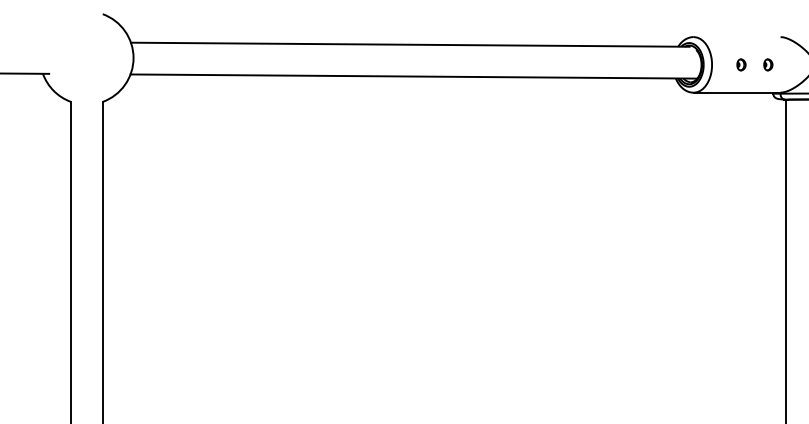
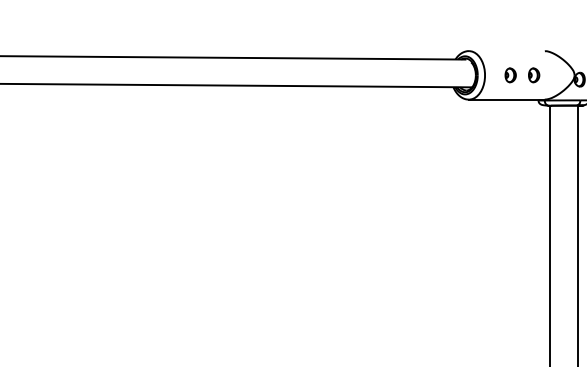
part: (741, 64) -> (510, 75), size x1.43
part: (768, 64) -> (534, 75), size x1.43

